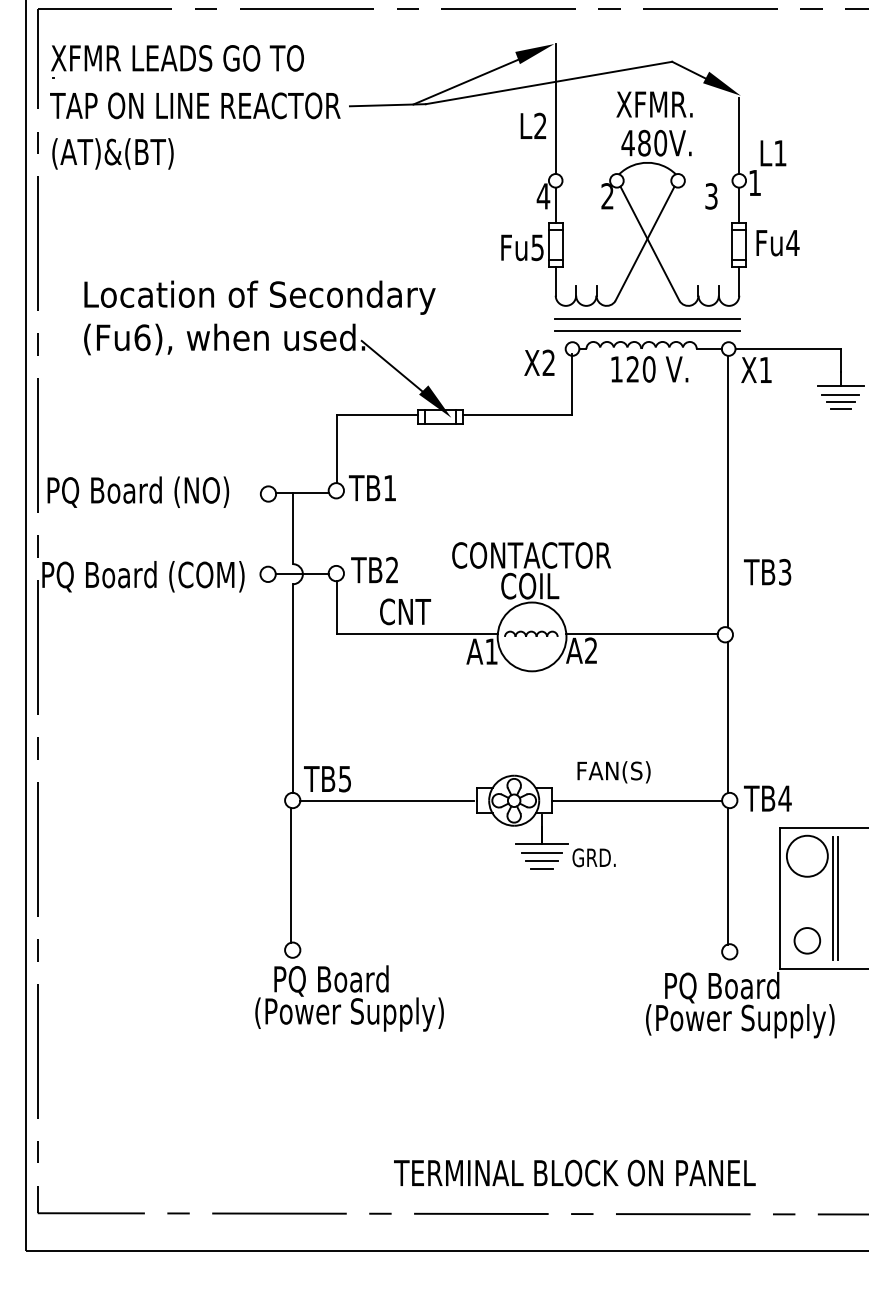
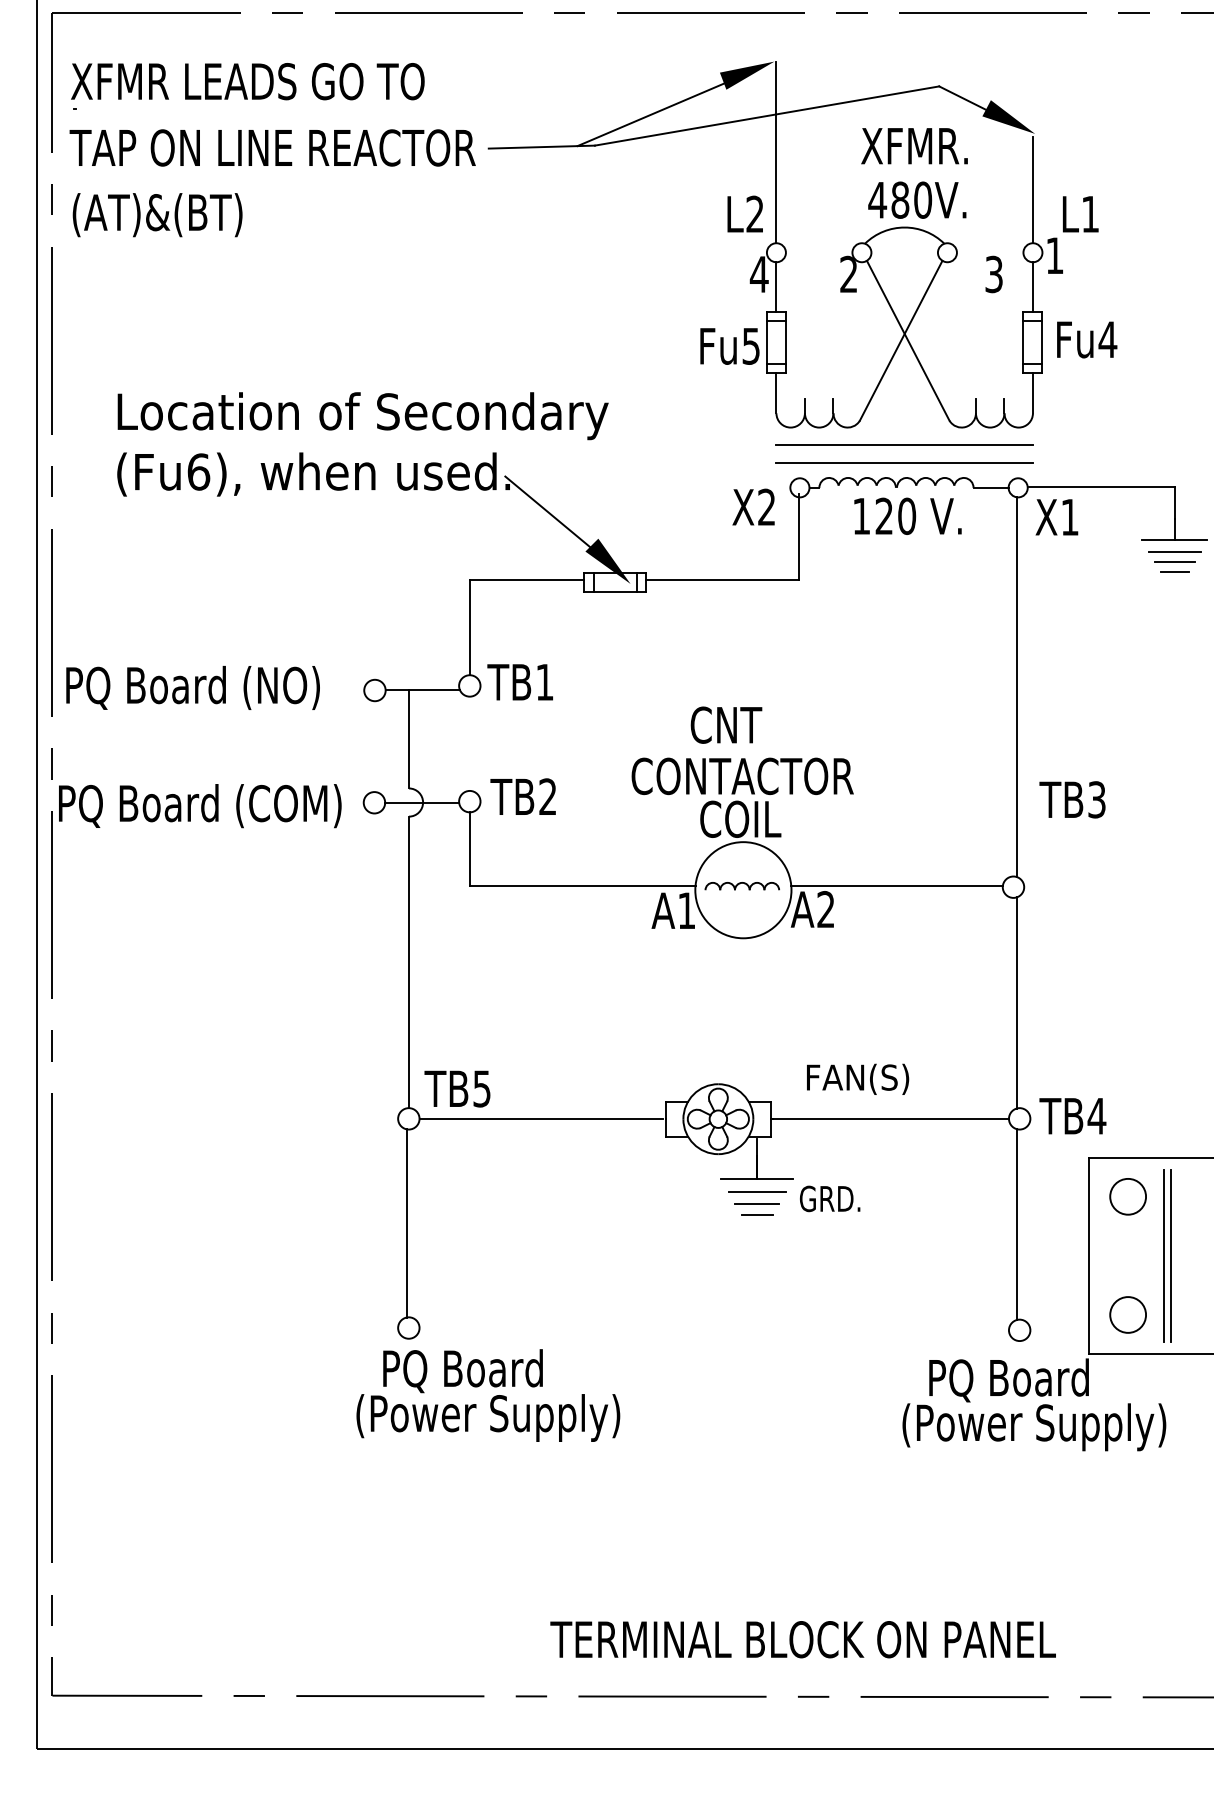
text: (532, 125) -> (744, 213), moved
text: (405, 611) -> (726, 724), moved
circle: (807, 856) -> (1128, 1196), size x0.62

